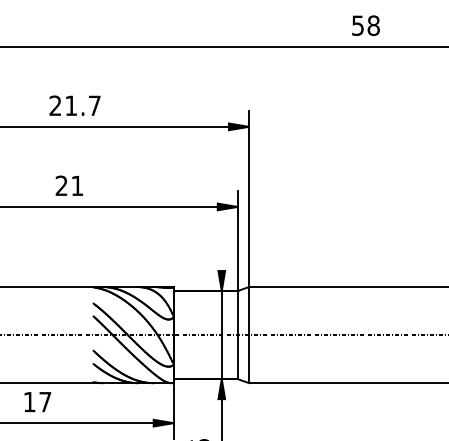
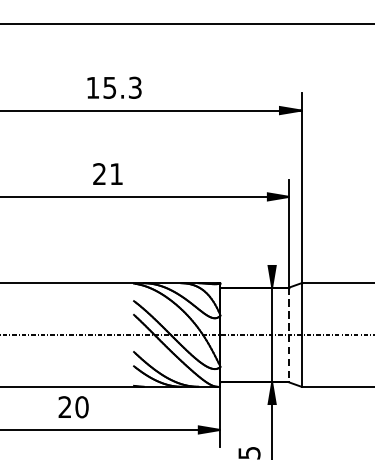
text: (74, 105) -> (113, 87), 21.7 -> 15.3
line: (237, 335) -> (289, 335), solid -> dashed
text: (37, 401) -> (73, 406), 17 -> 20

